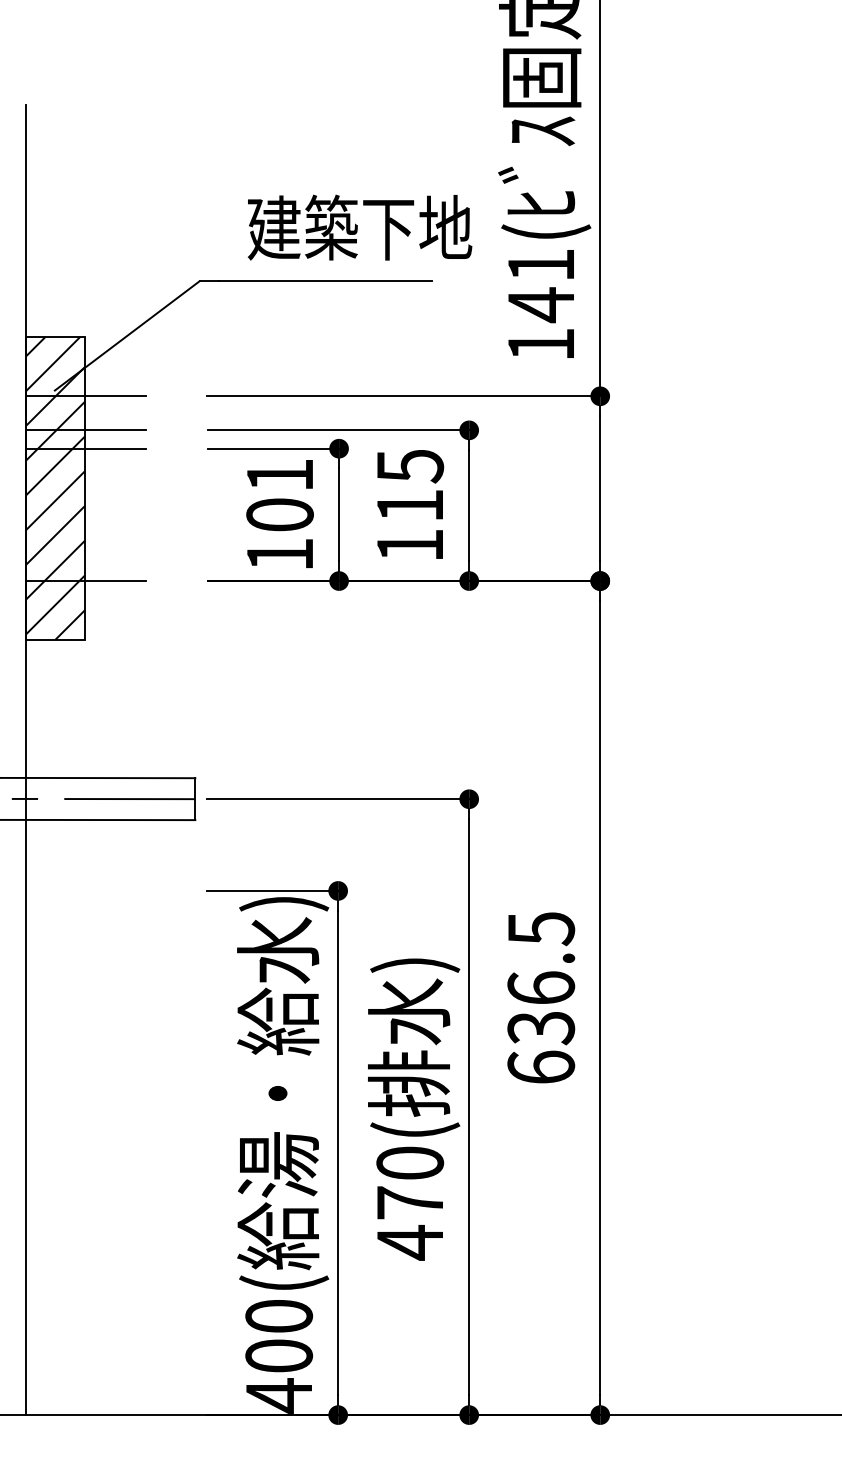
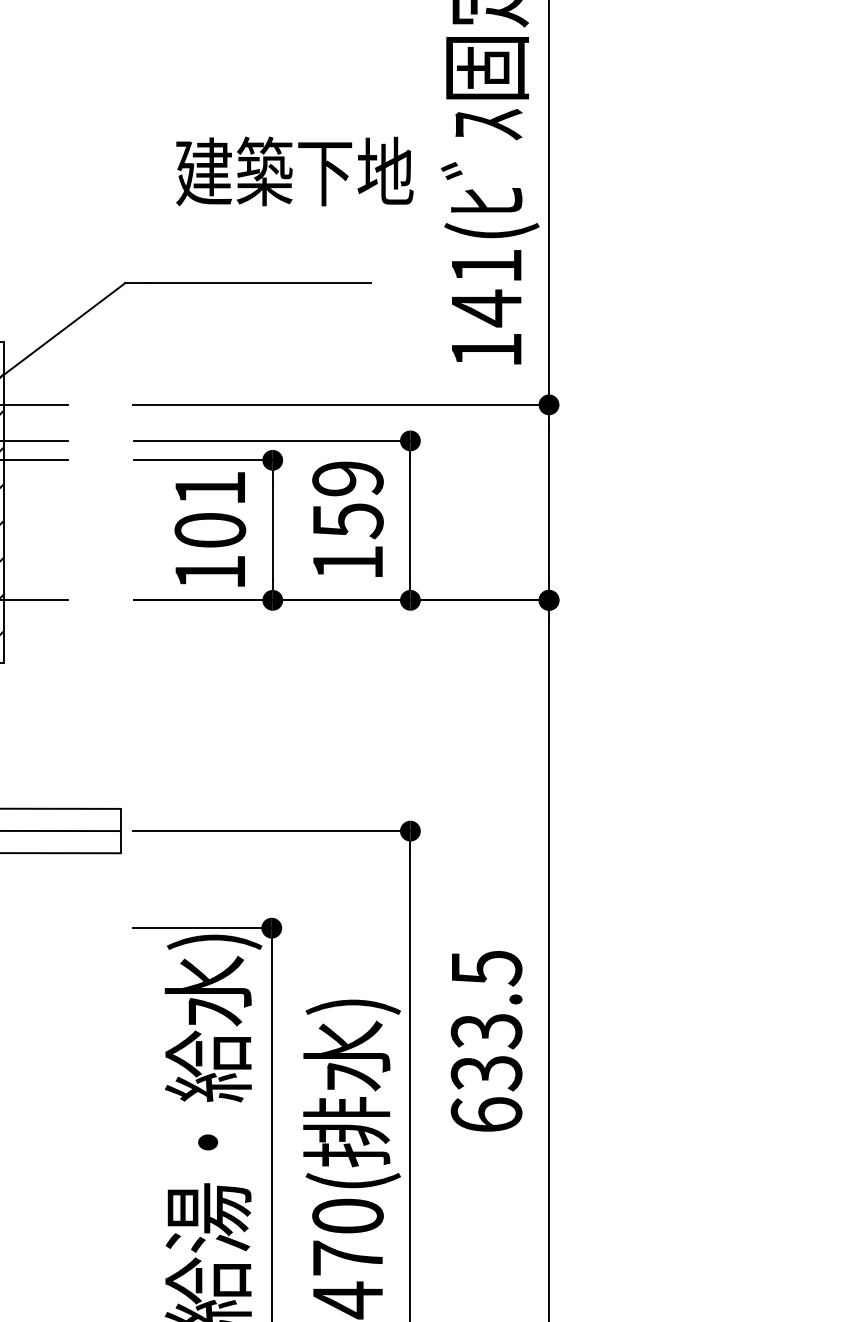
text: (359, 227) -> (294, 171), moved
text: (410, 486) -> (348, 500), 115 -> 159
text: (541, 988) -> (486, 1031), 636.5 -> 633.5

